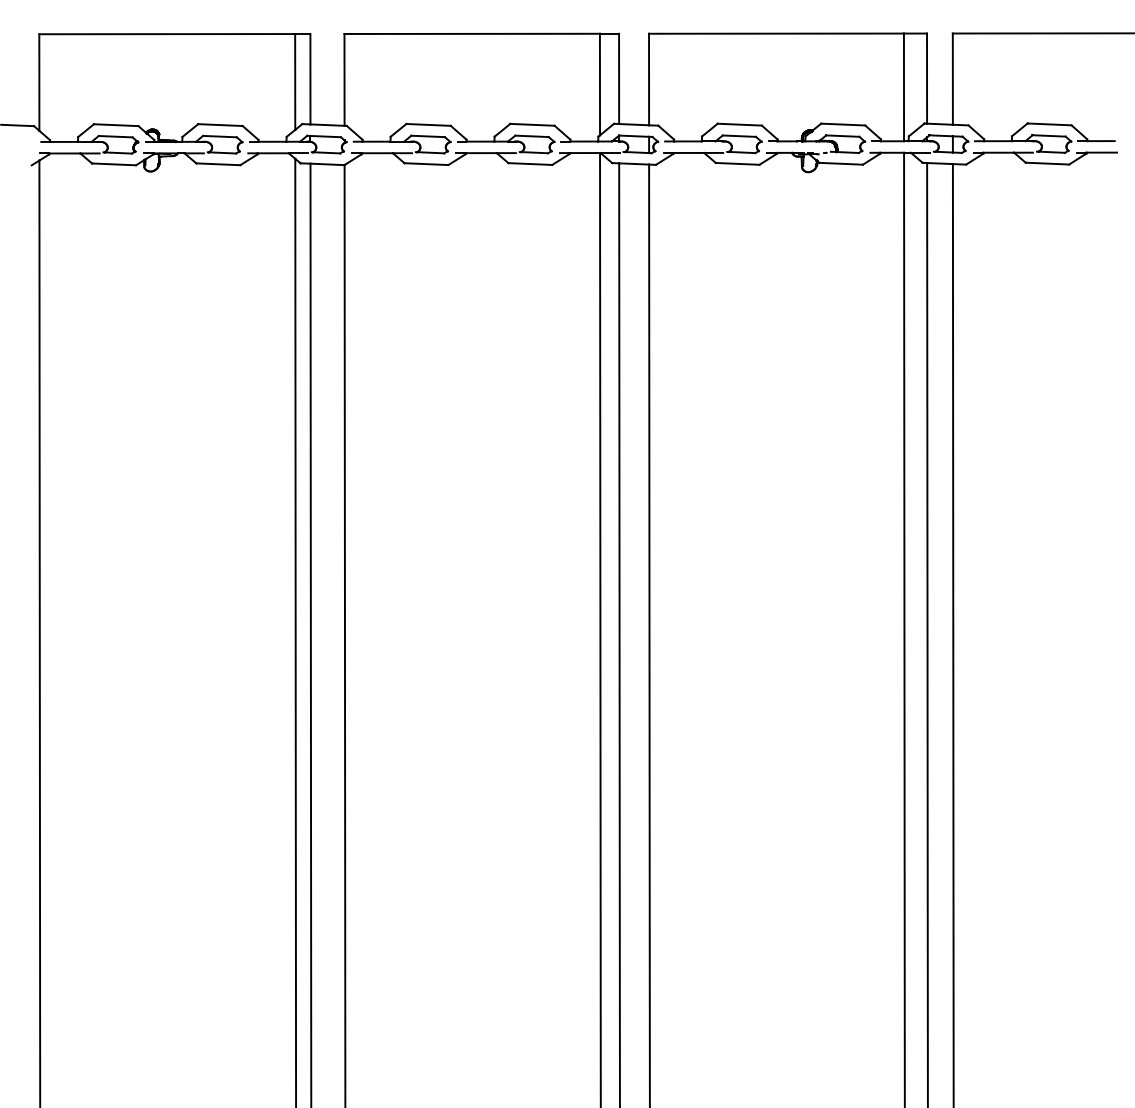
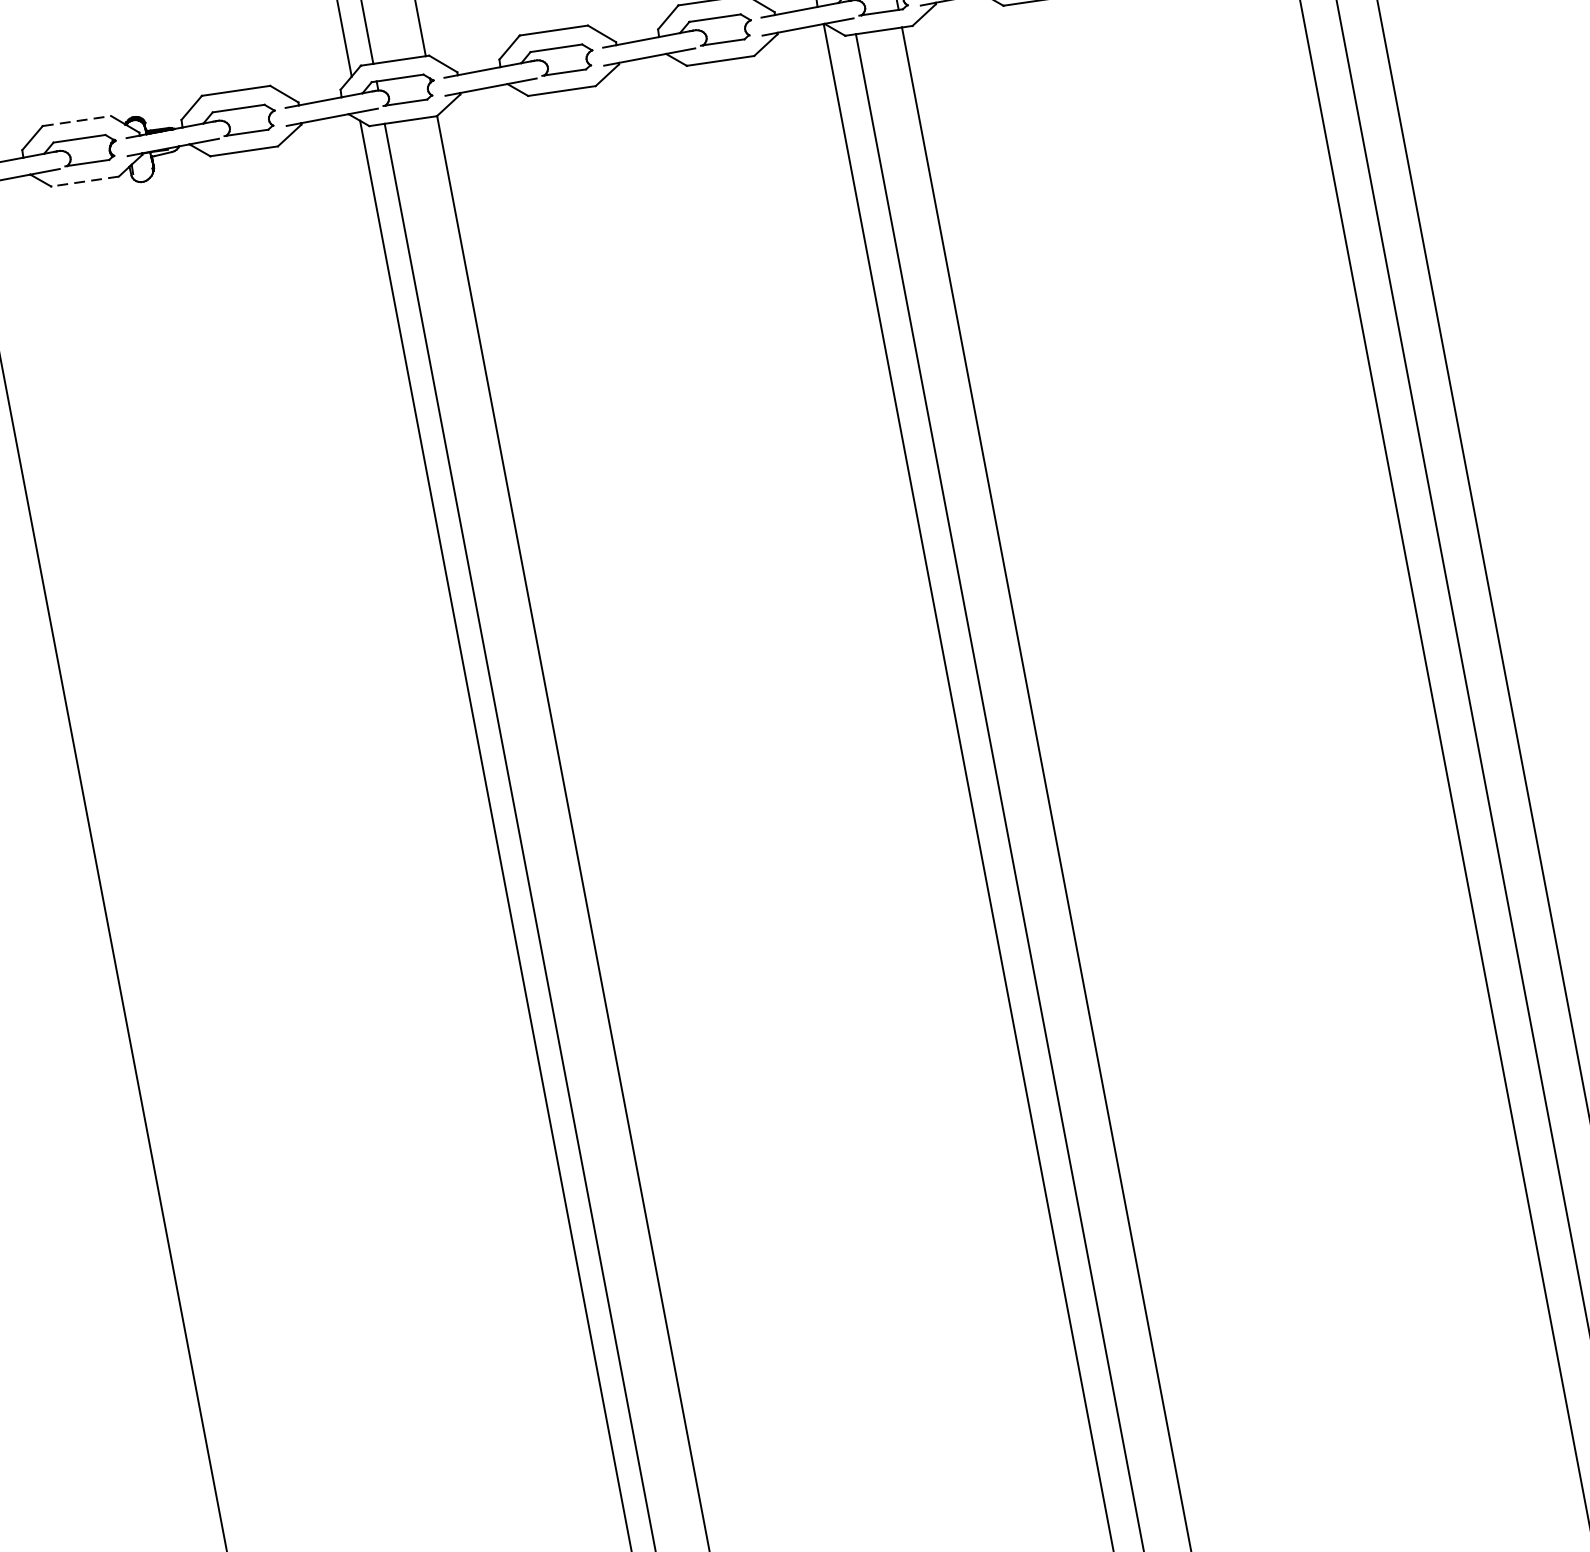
line: (116, 125) -> (77, 121), solid -> dashed
line: (114, 164) -> (85, 181), solid -> dashed

